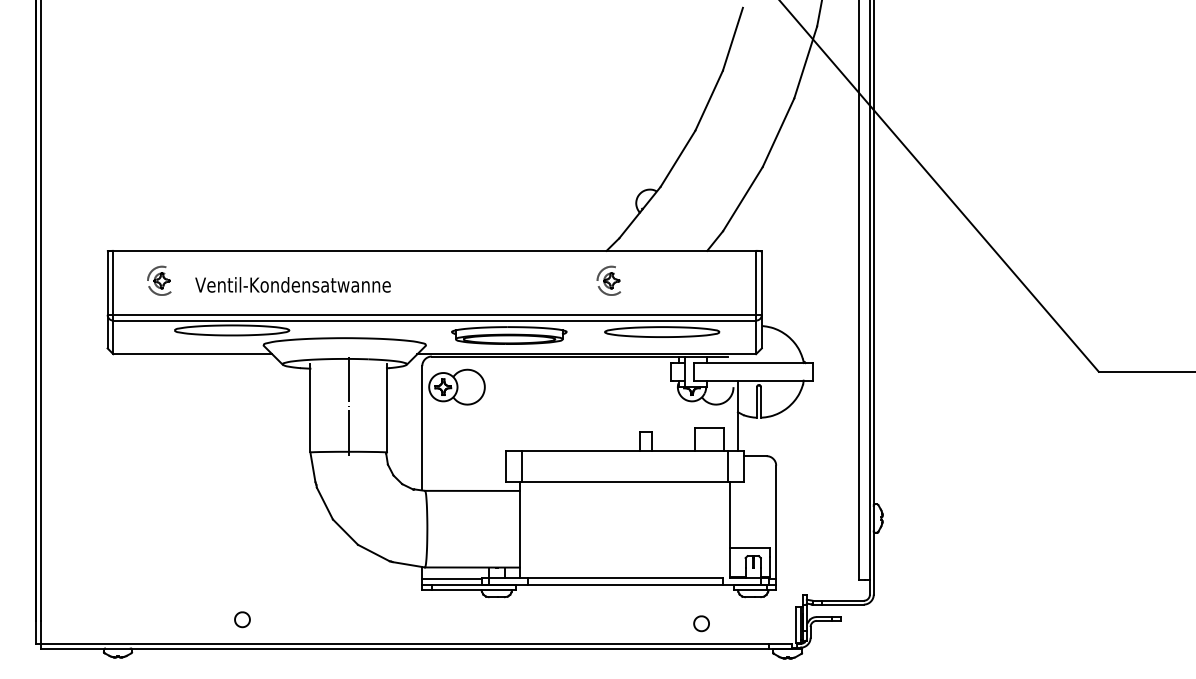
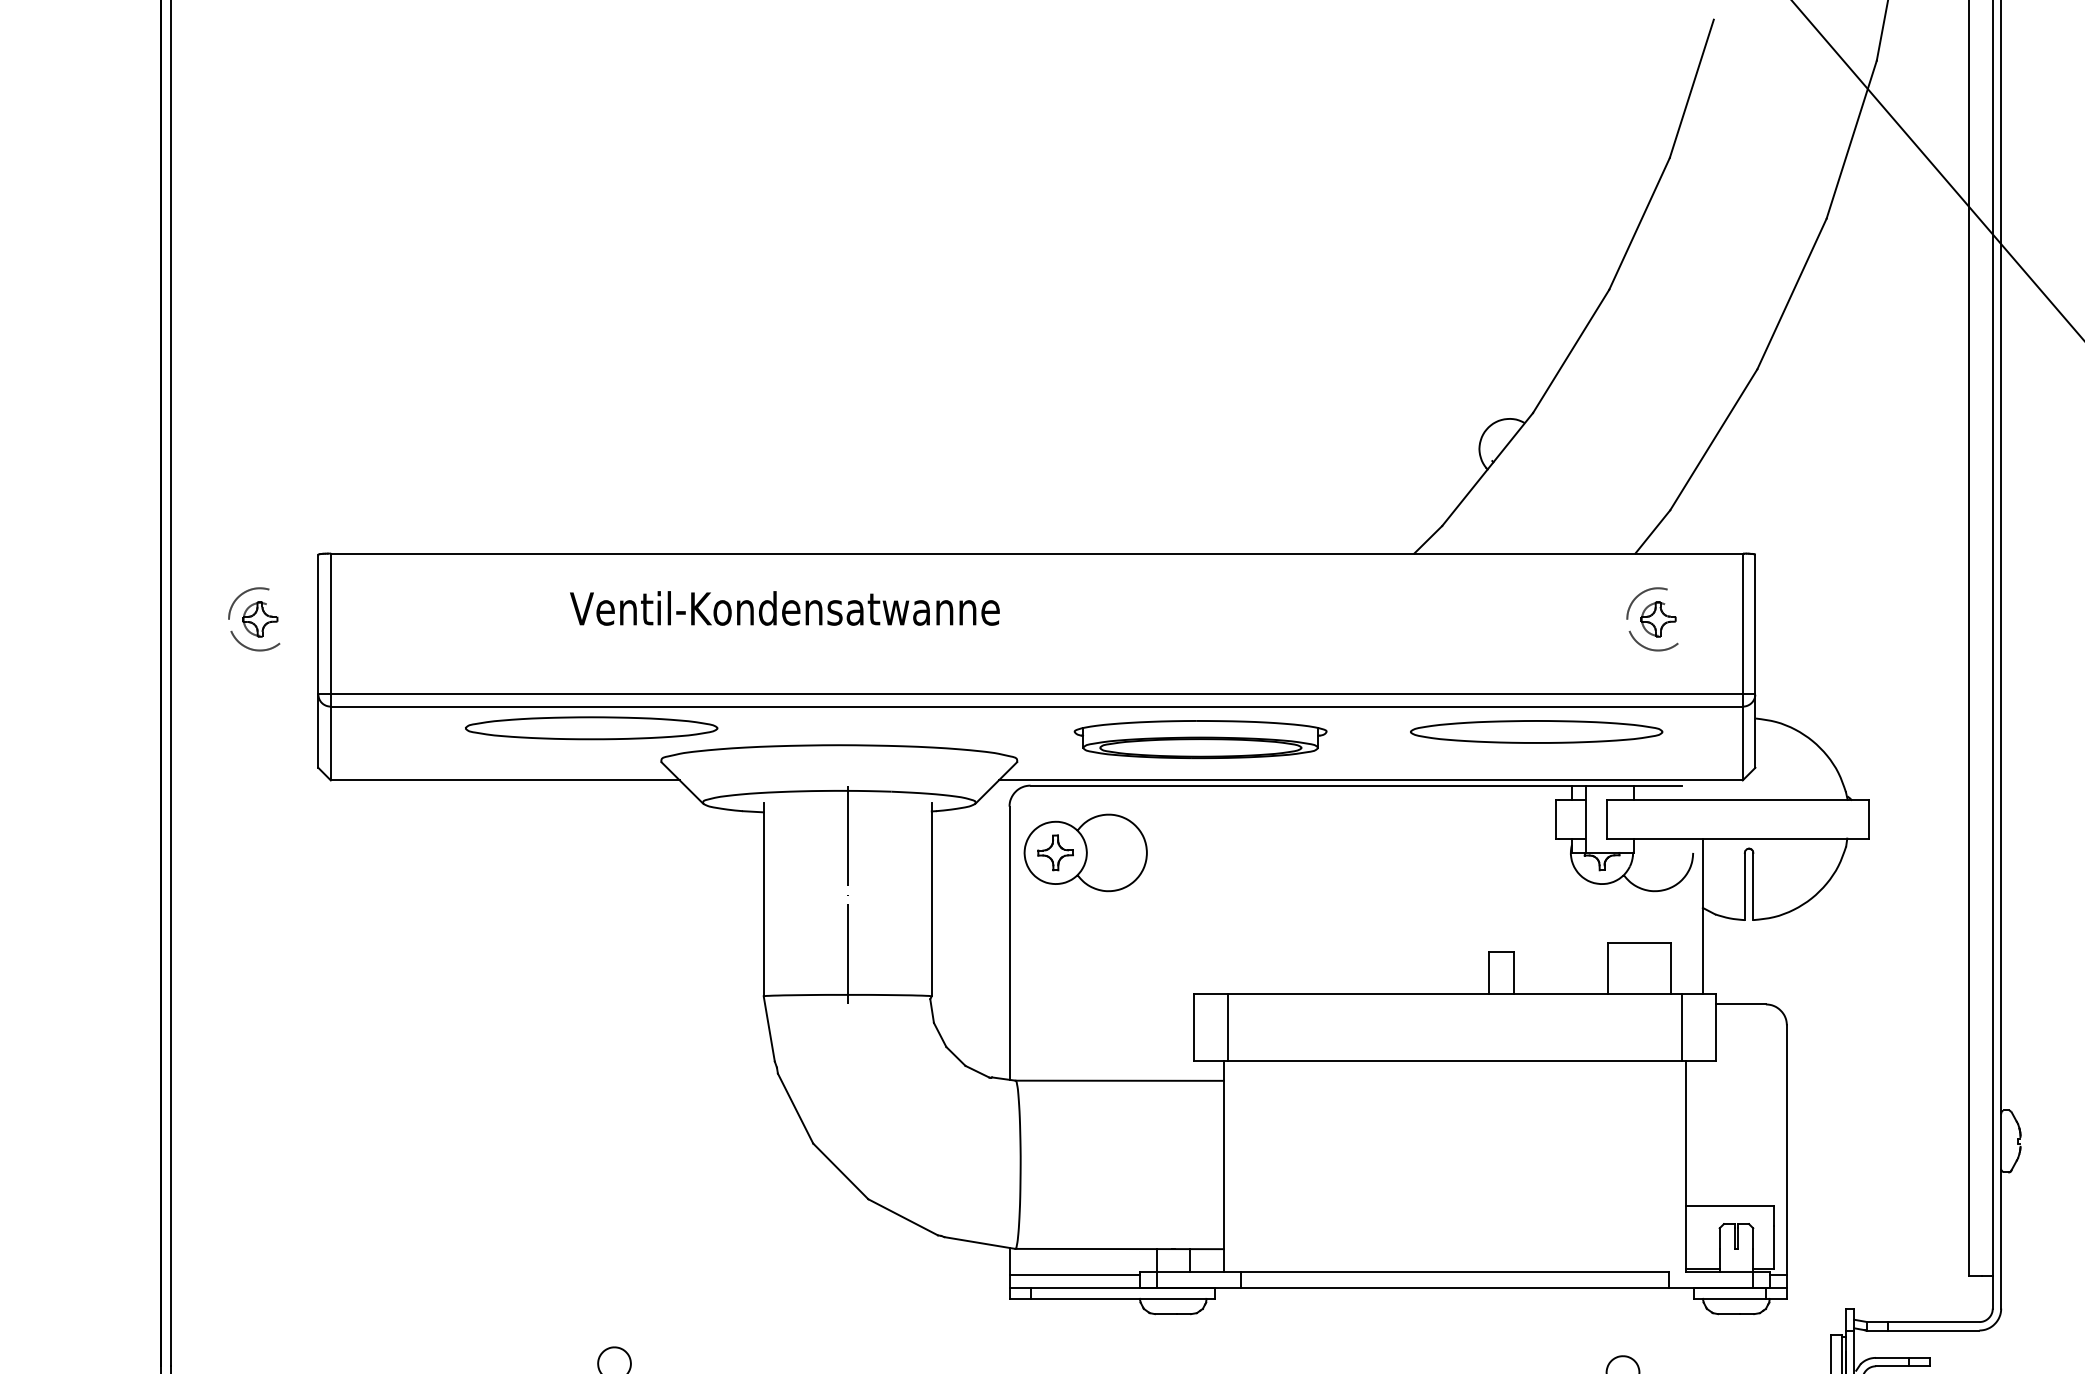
part: (159, 280) -> (254, 618), moved
part: (608, 280) -> (1651, 618), moved
text: (292, 284) -> (783, 607), moved

